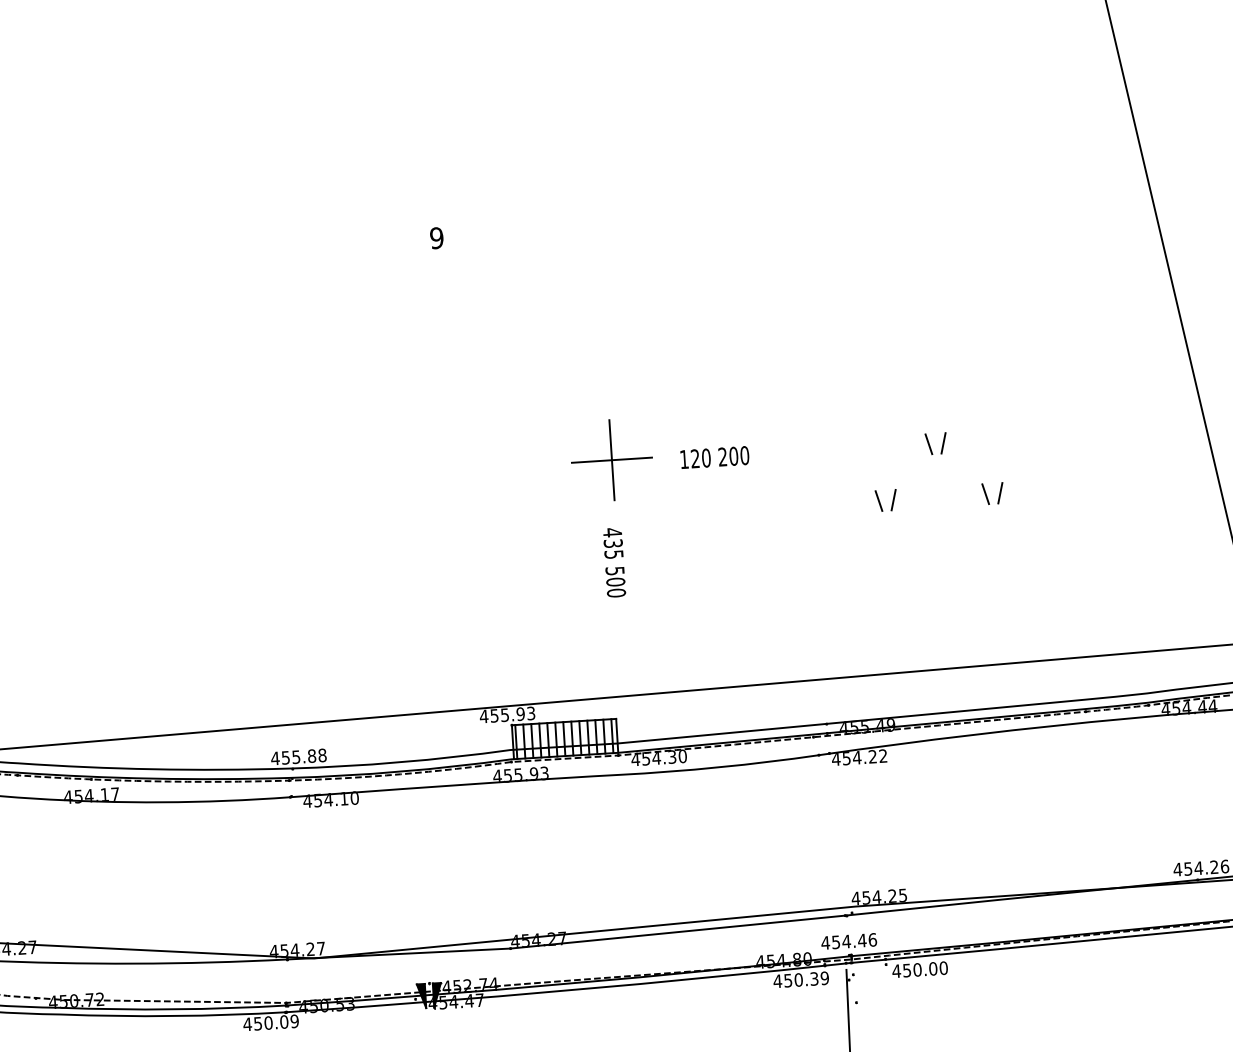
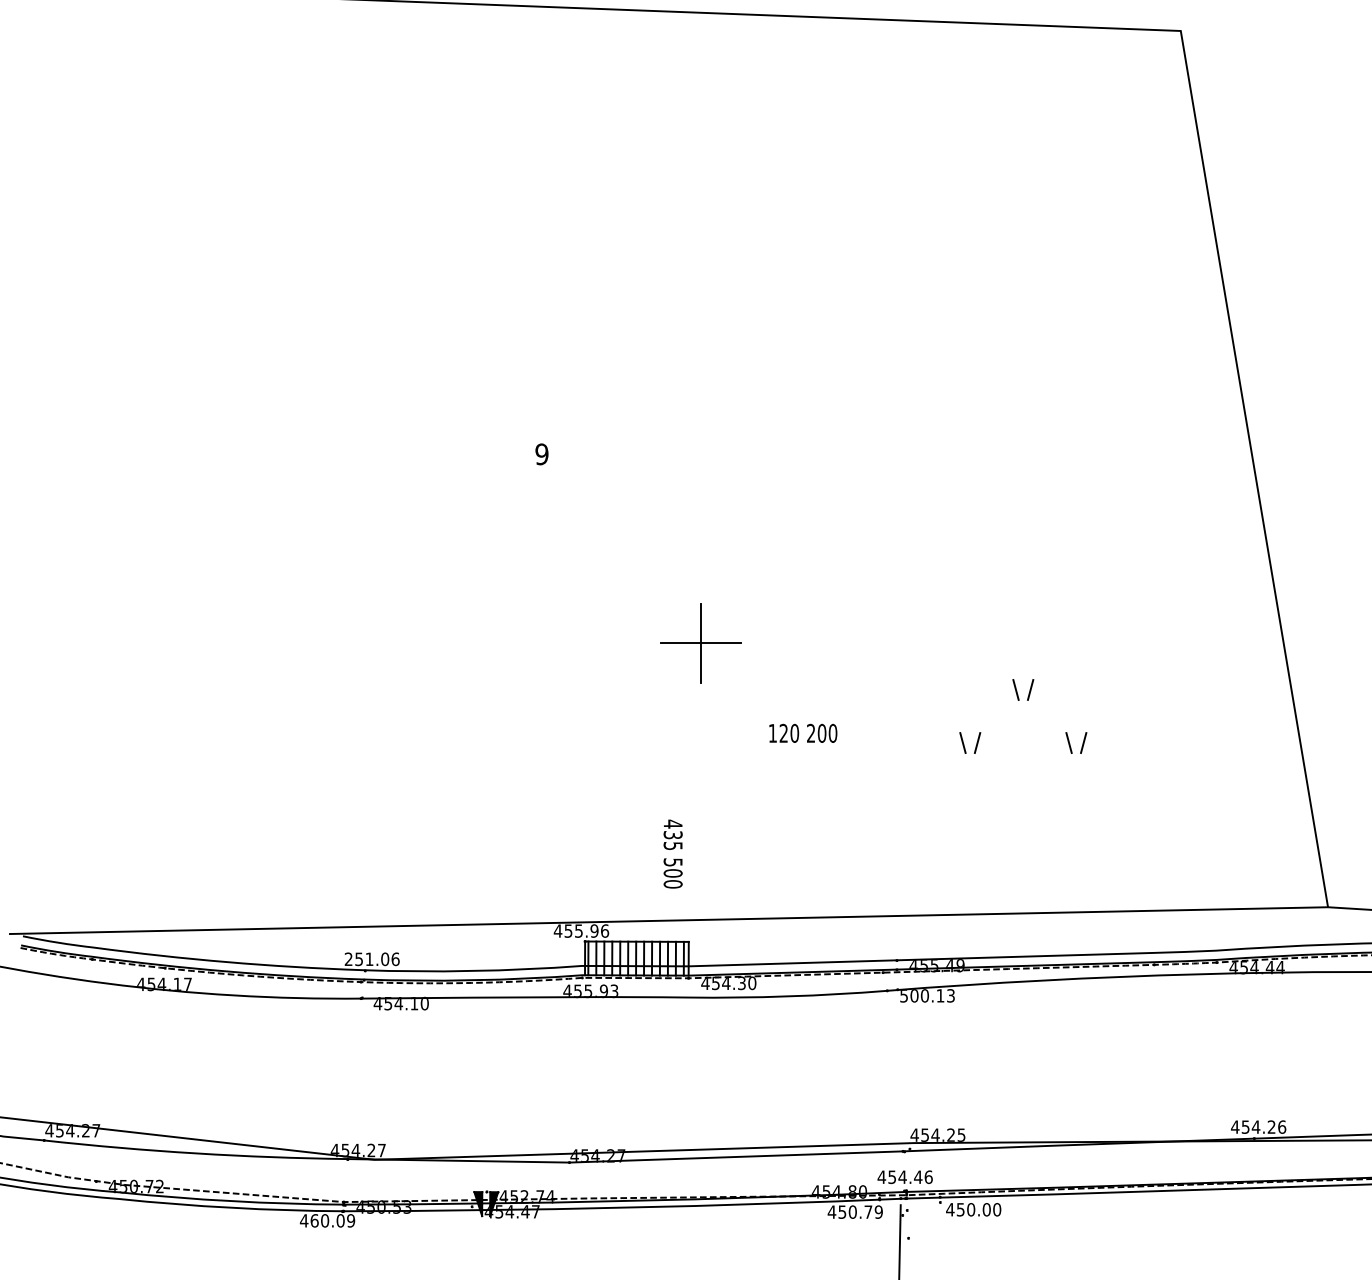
text: (715, 456) -> (803, 732), moved
part: (611, 460) -> (700, 643), moved
text: (613, 562) -> (672, 853), moved
text: (531, 712) -> (605, 930), 455.93 -> 455.96
text: (298, 757) -> (371, 959), 455.88 -> 251.06
text: (858, 757) -> (926, 995), 454.22 -> 500.13
text: (814, 978) -> (868, 1211), 450.39 -> 450.79
text: (257, 1023) -> (314, 1220), 450.09 -> 460.09

